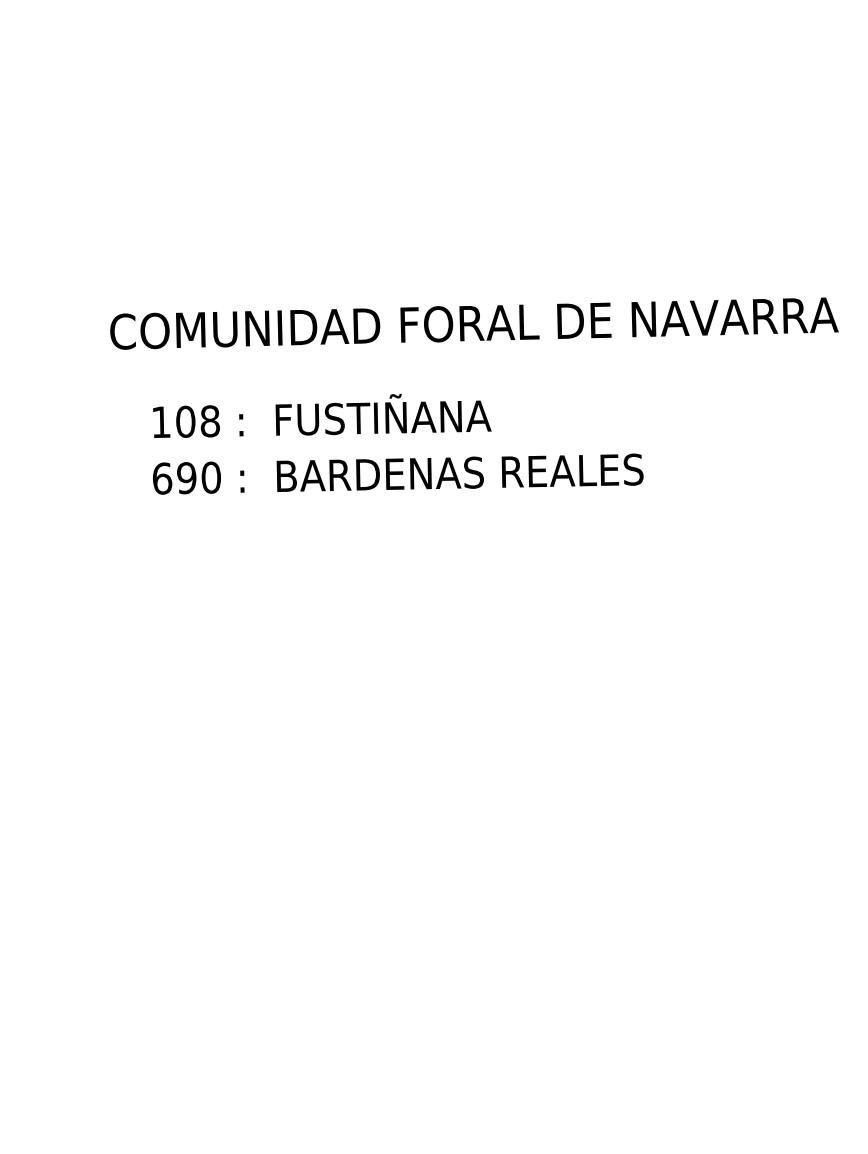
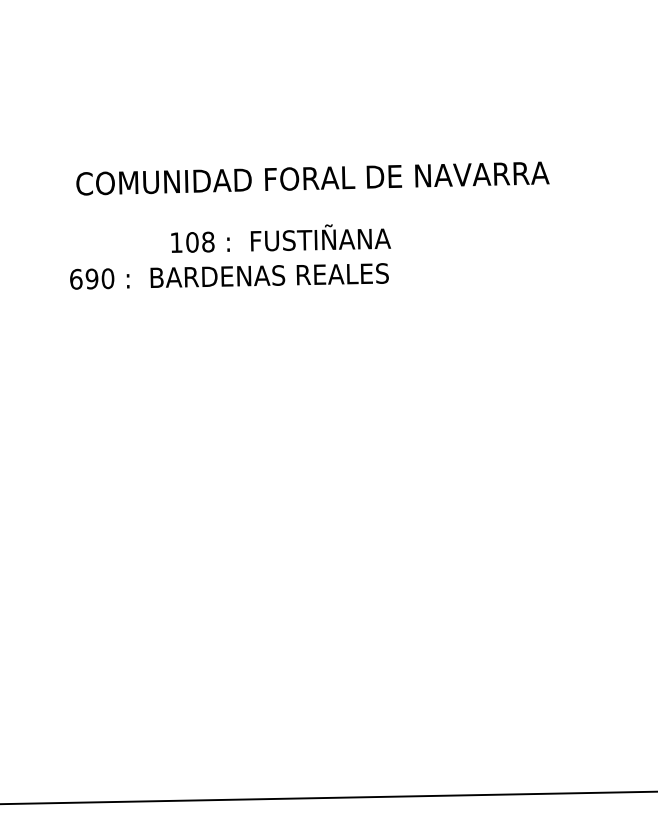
text: (322, 415) -> (281, 238), moved
text: (398, 474) -> (229, 276), moved

